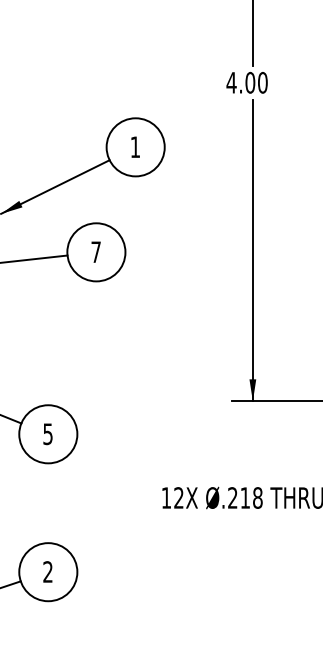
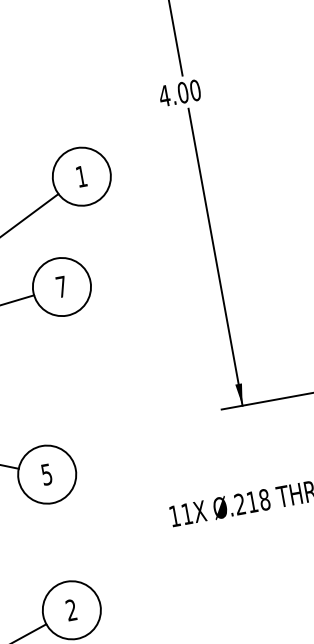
text: (178, 497) -> (186, 513), 12X -> 11X

